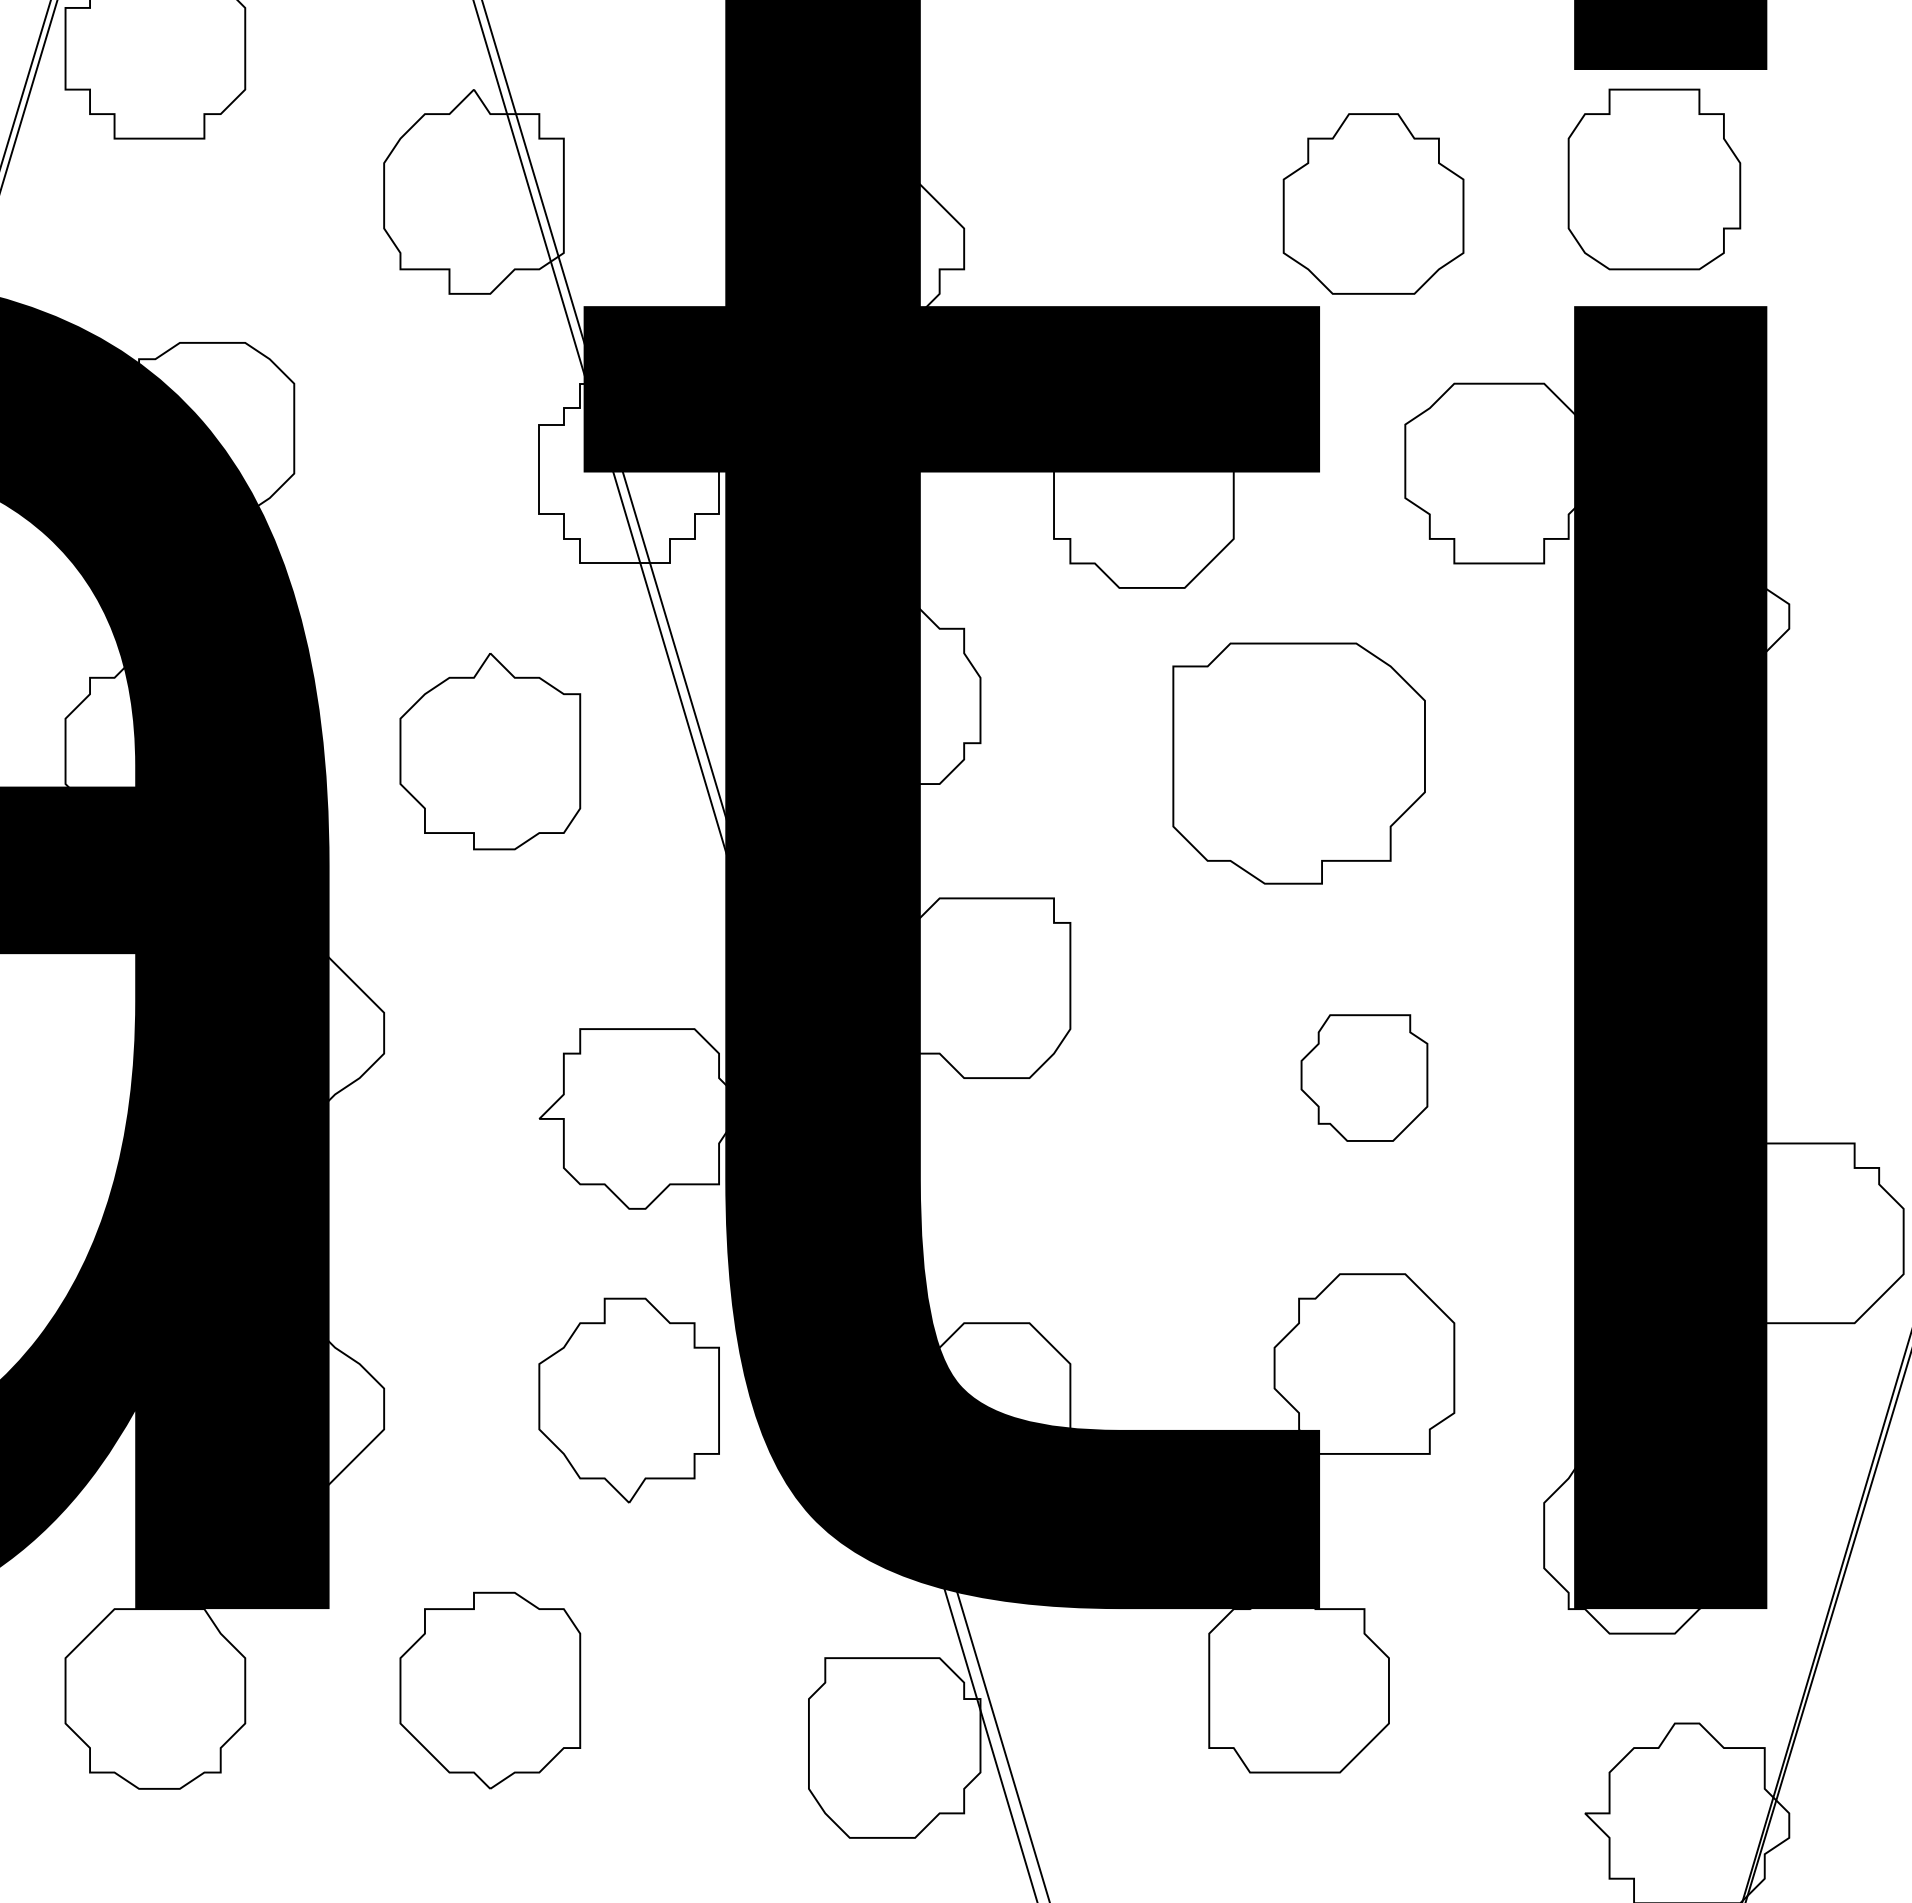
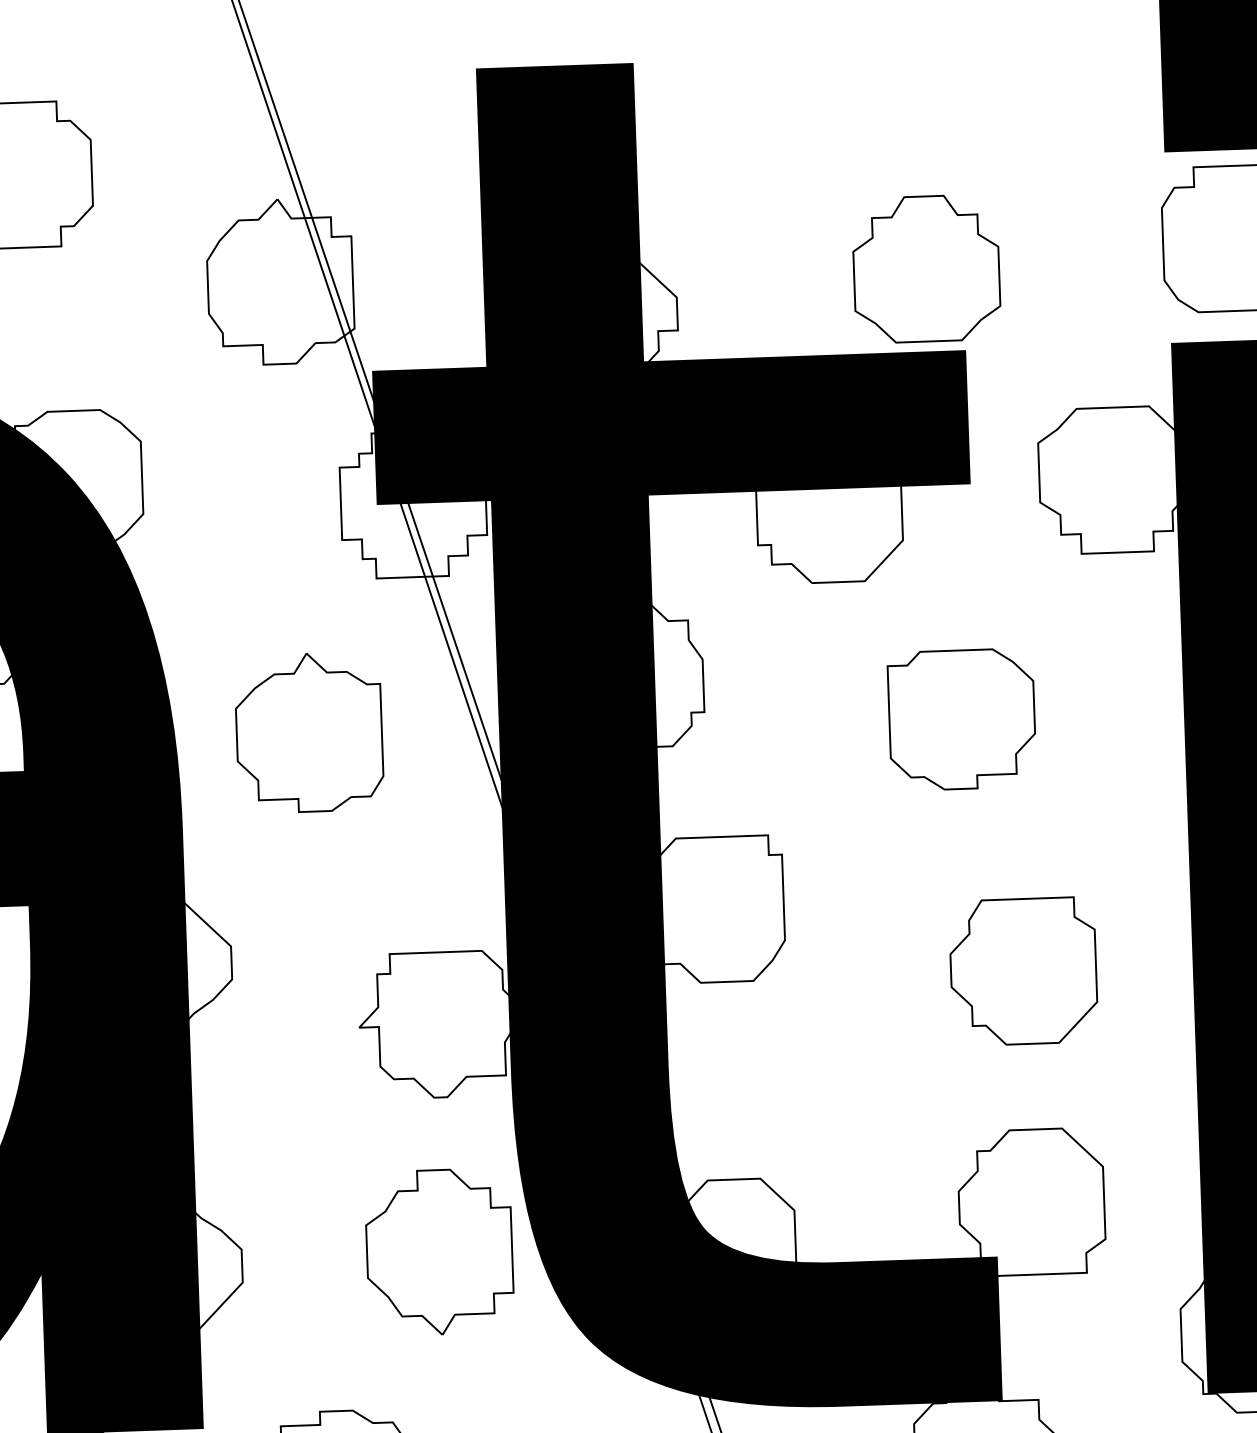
part: (1373, 203) -> (926, 268), moved
part: (1298, 763) -> (961, 719), size x0.71
part: (1364, 1077) -> (1023, 971), size x1.43

